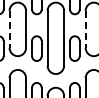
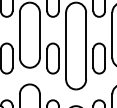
line: (9, 29) -> (19, 35), dashed -> solid
line: (85, 29) -> (112, 35), dashed -> solid

